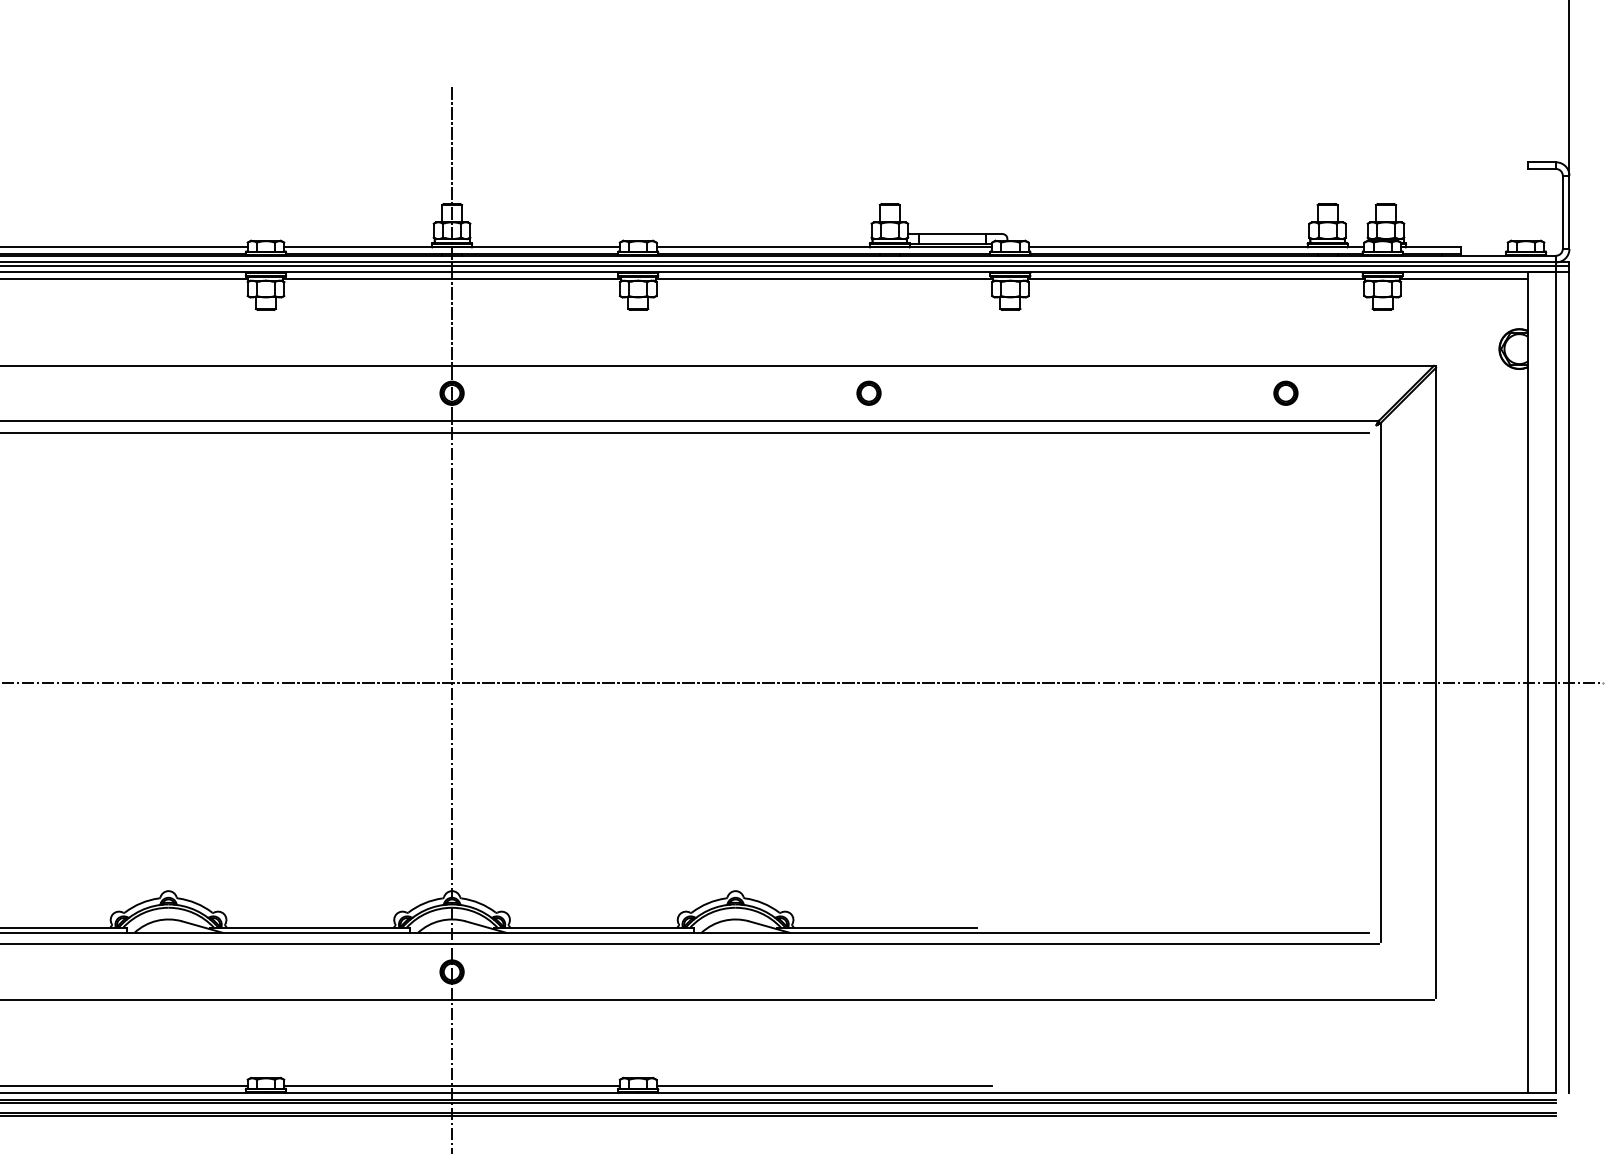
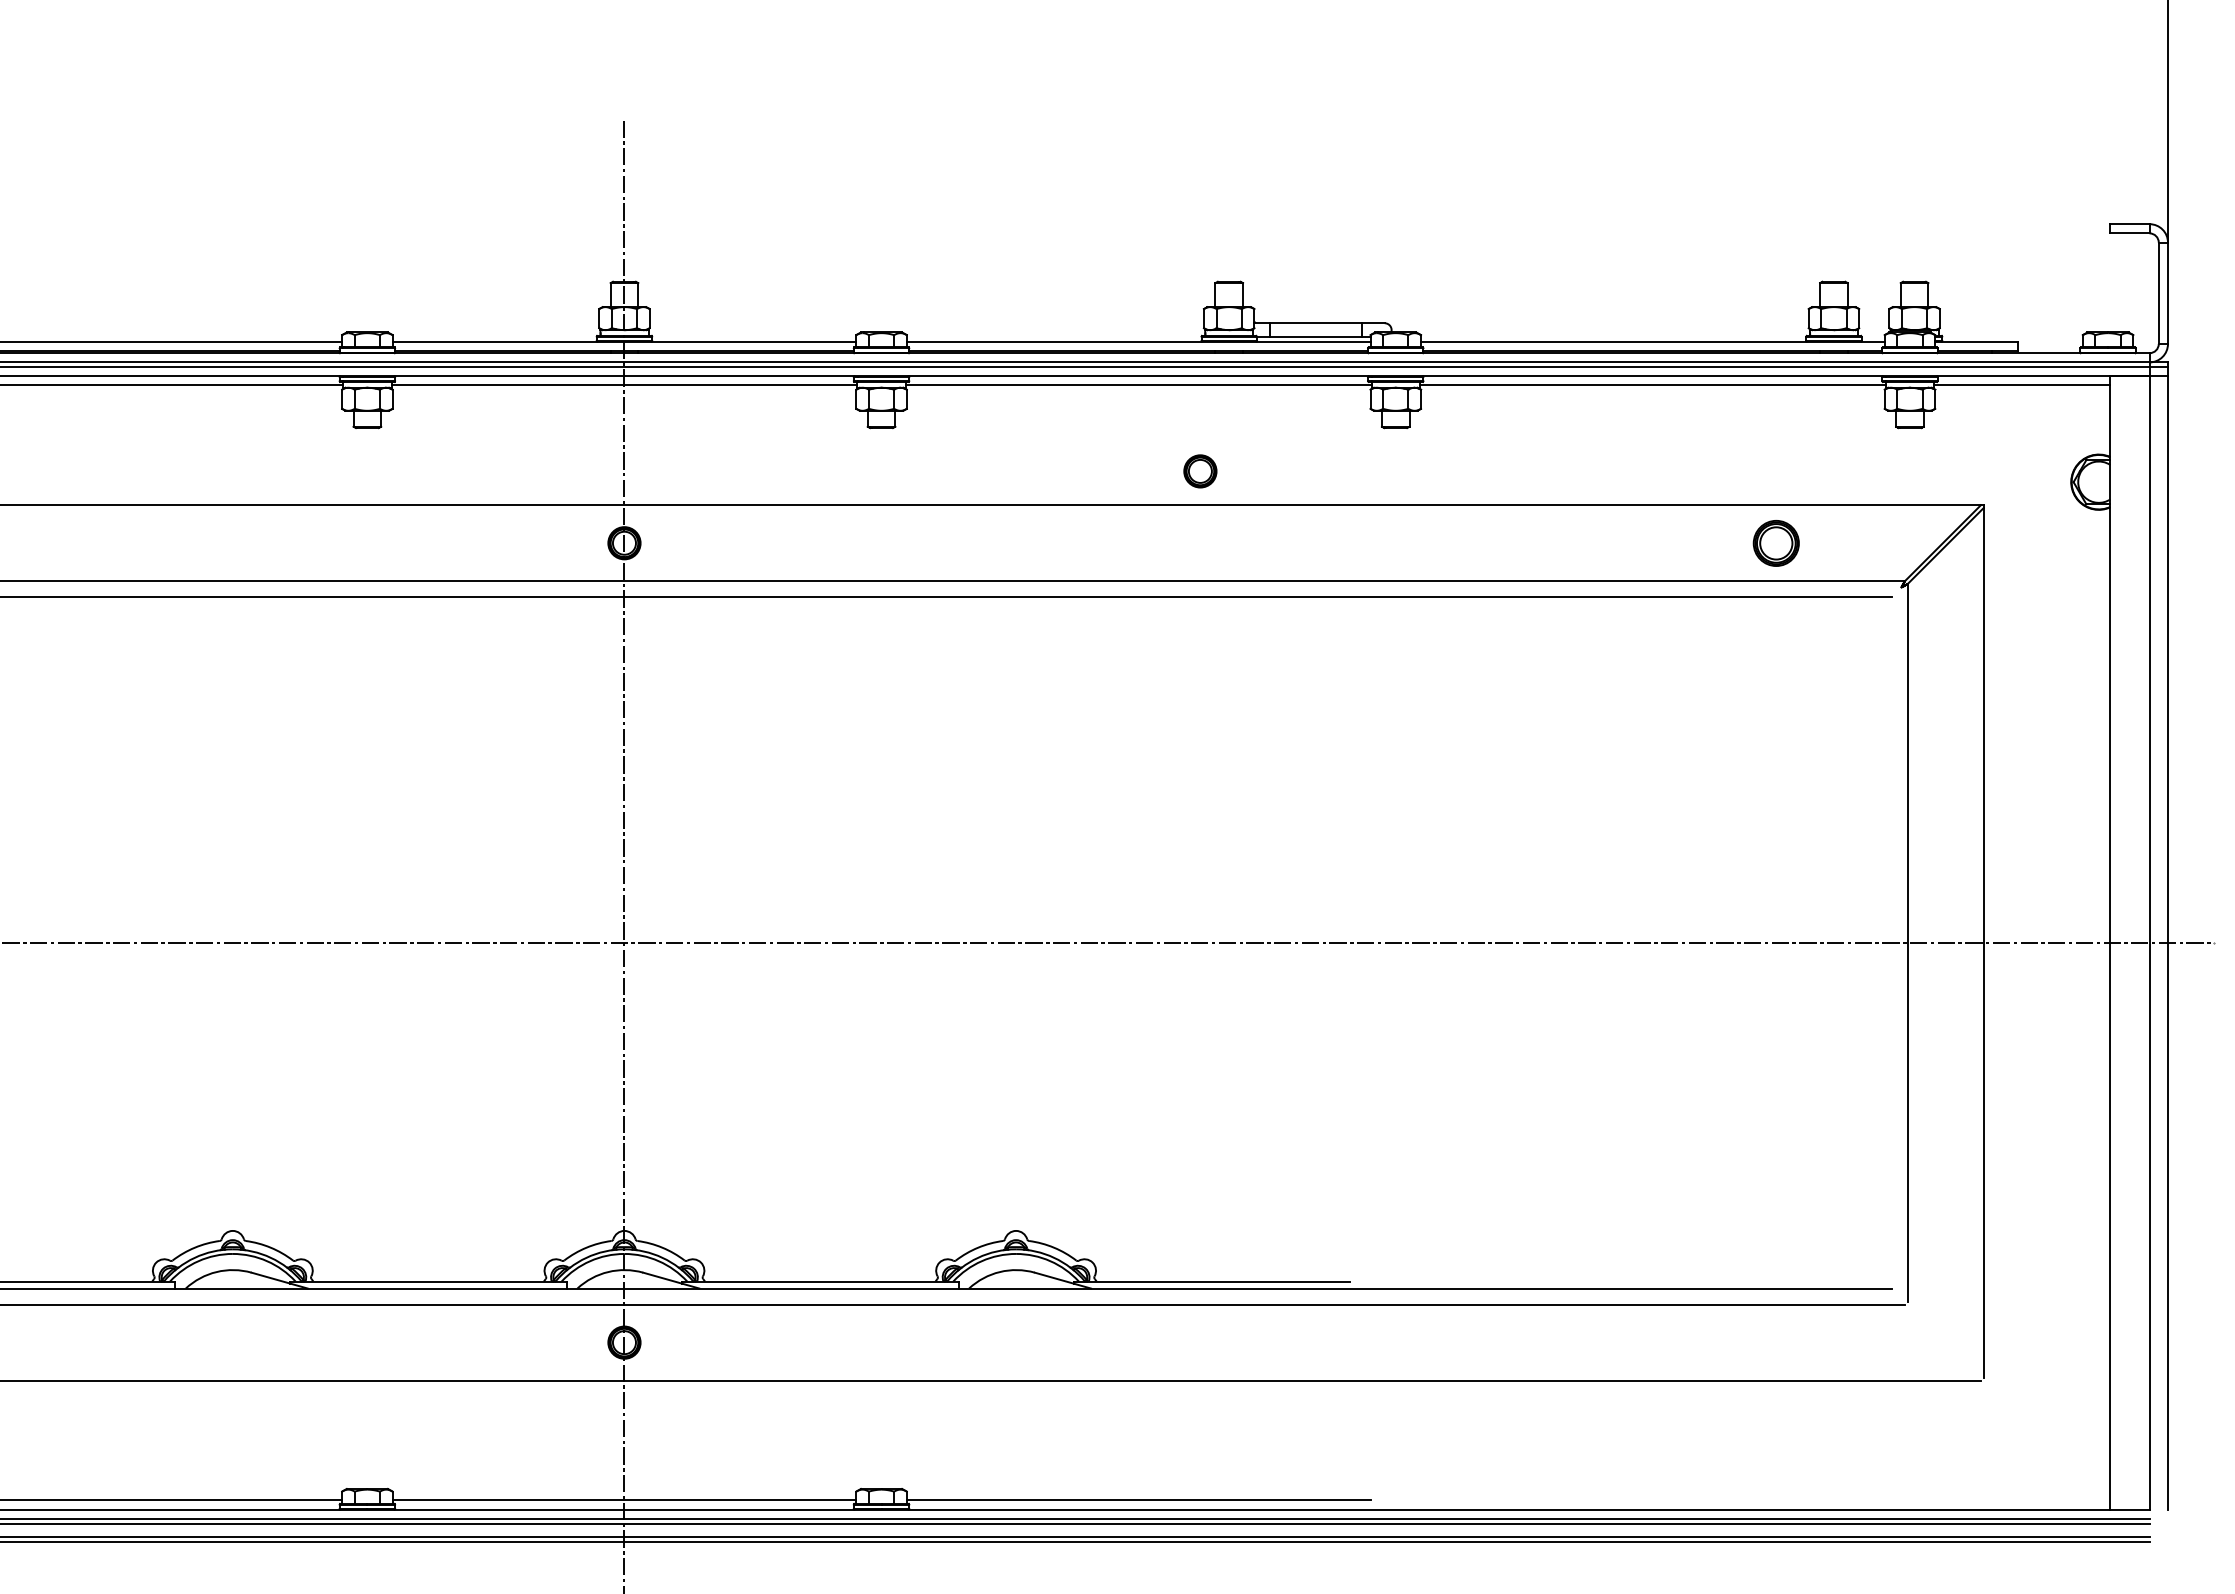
part: (868, 392) -> (1199, 470), moved
part: (1285, 392) -> (1775, 542), size x1.4

